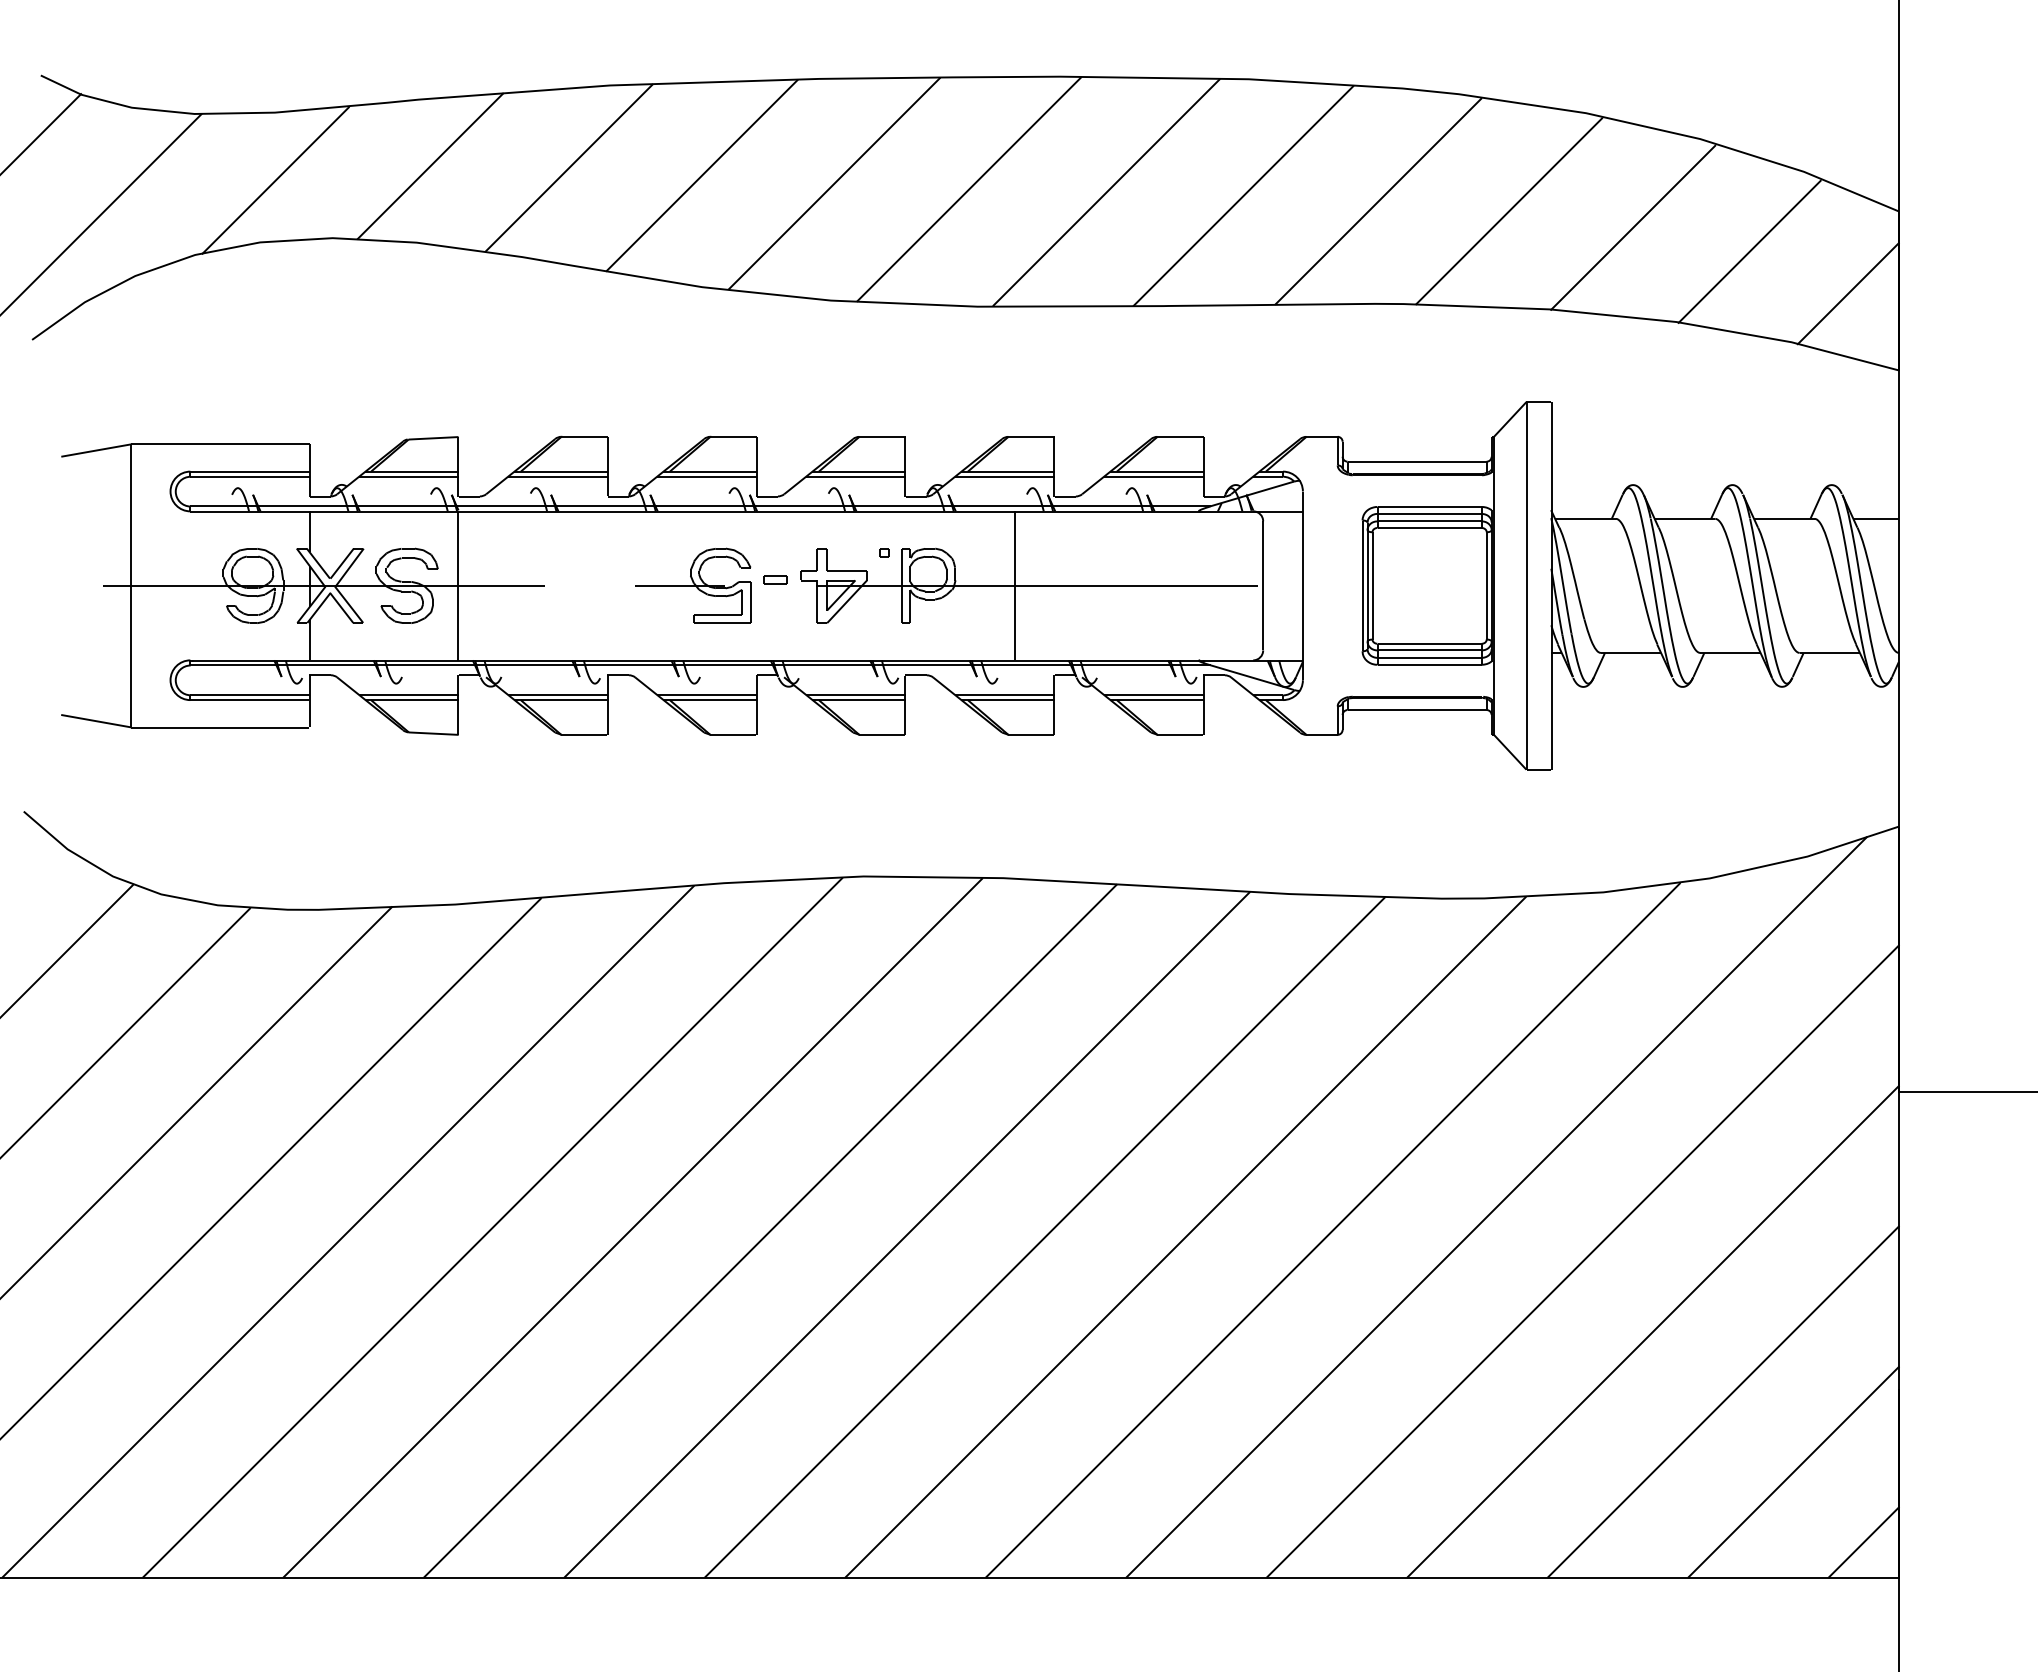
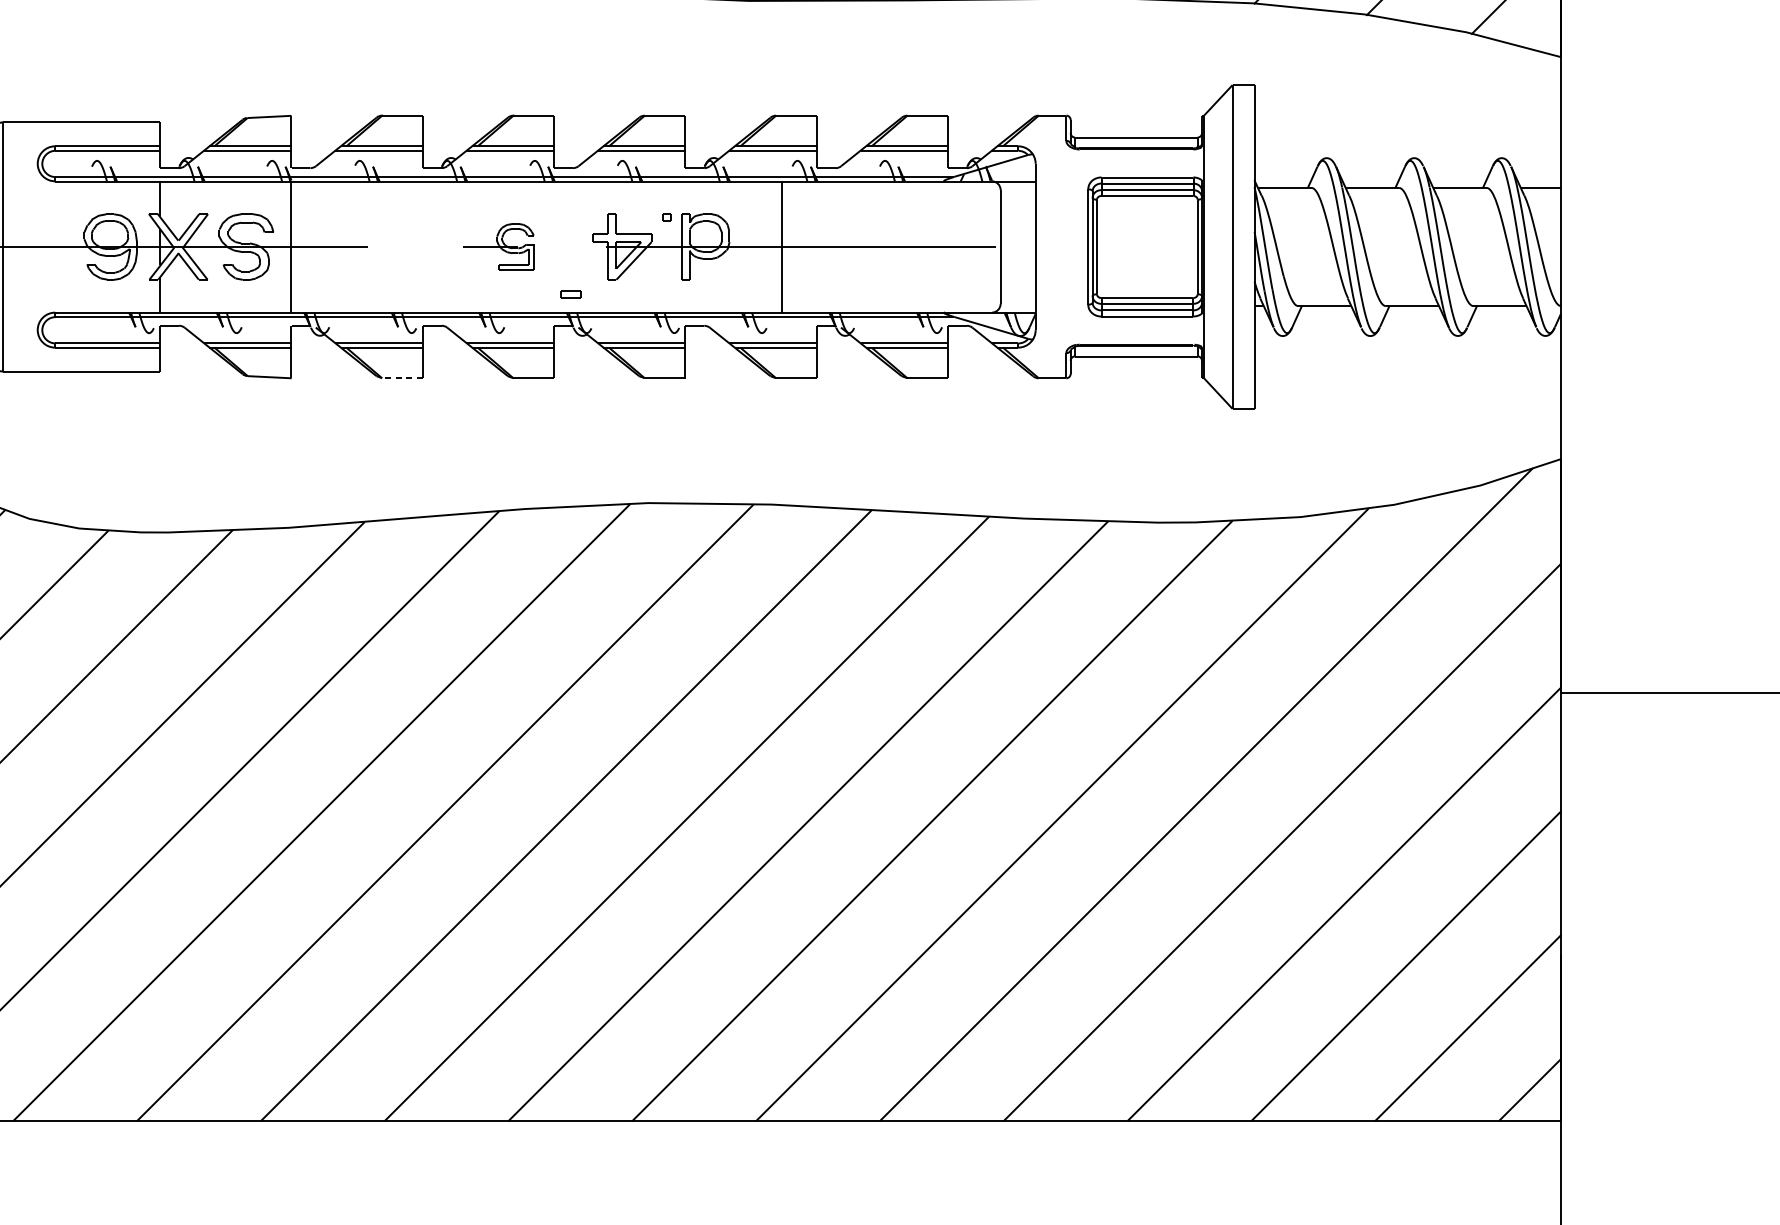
part: (775, 579) -> (570, 294), moved
part: (693, 585) -> (498, 246), size x0.7
line: (583, 735) -> (401, 378), solid -> dashed

